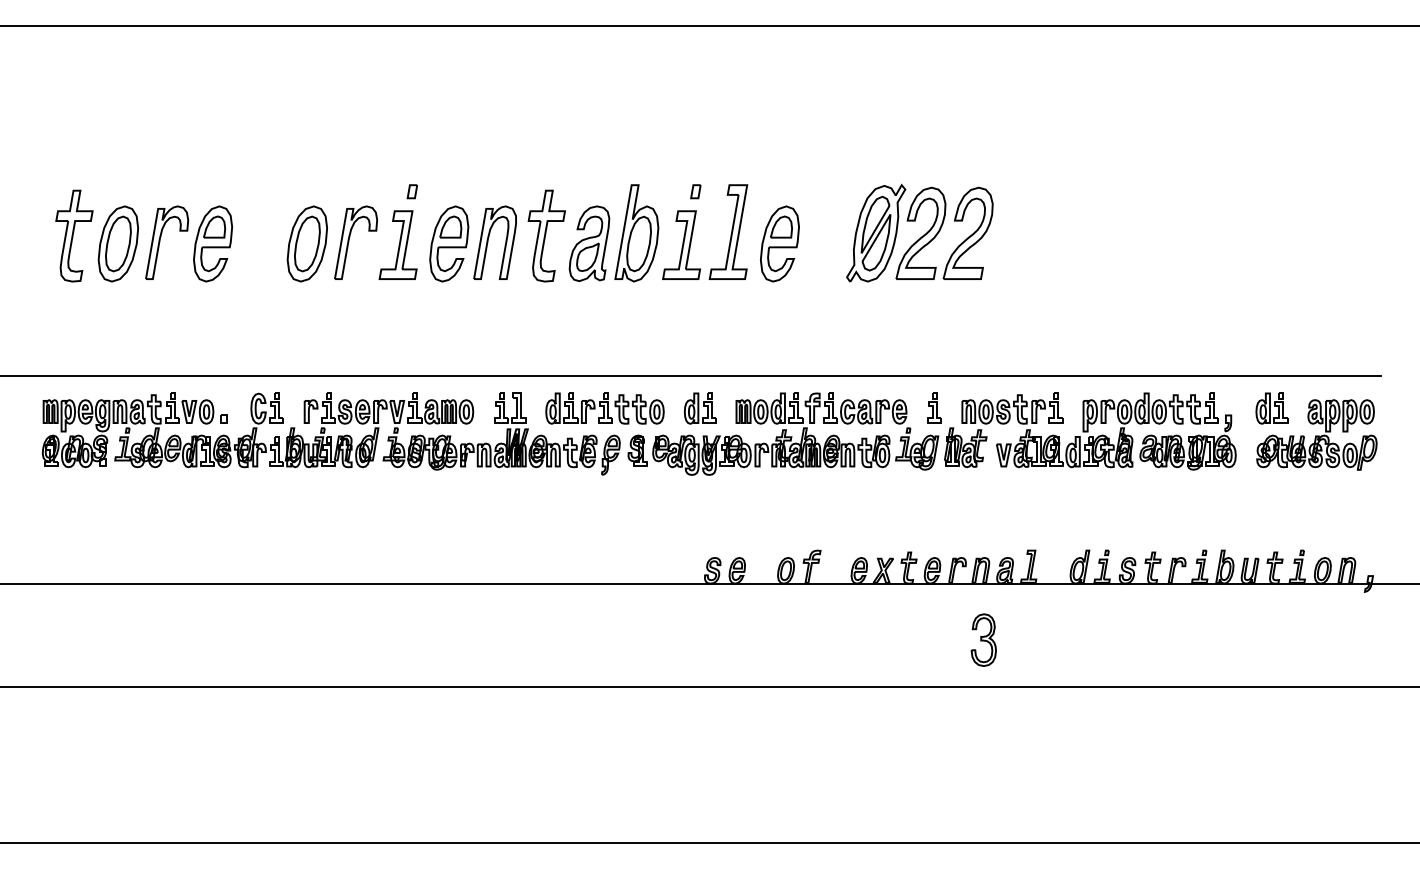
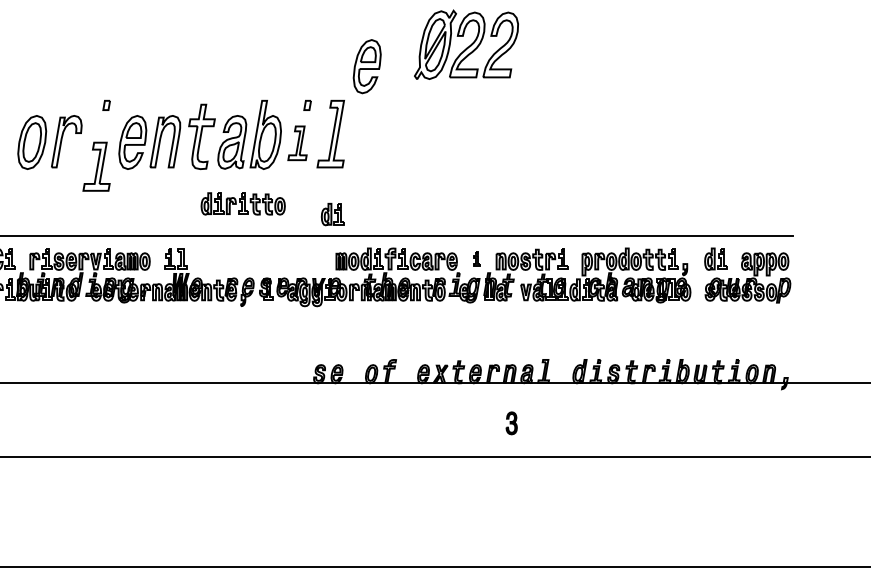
part: (919, 232) -> (466, 44), moved
part: (779, 243) -> (366, 66), moved
part: (397, 244) -> (96, 166), moved
part: (681, 244) -> (297, 142), size x0.7
part: (934, 407) -> (476, 258), size x0.7
part: (604, 408) -> (242, 203), moved
part: (700, 408) -> (332, 214), moved
part: (983, 639) -> (511, 422), size x0.6

